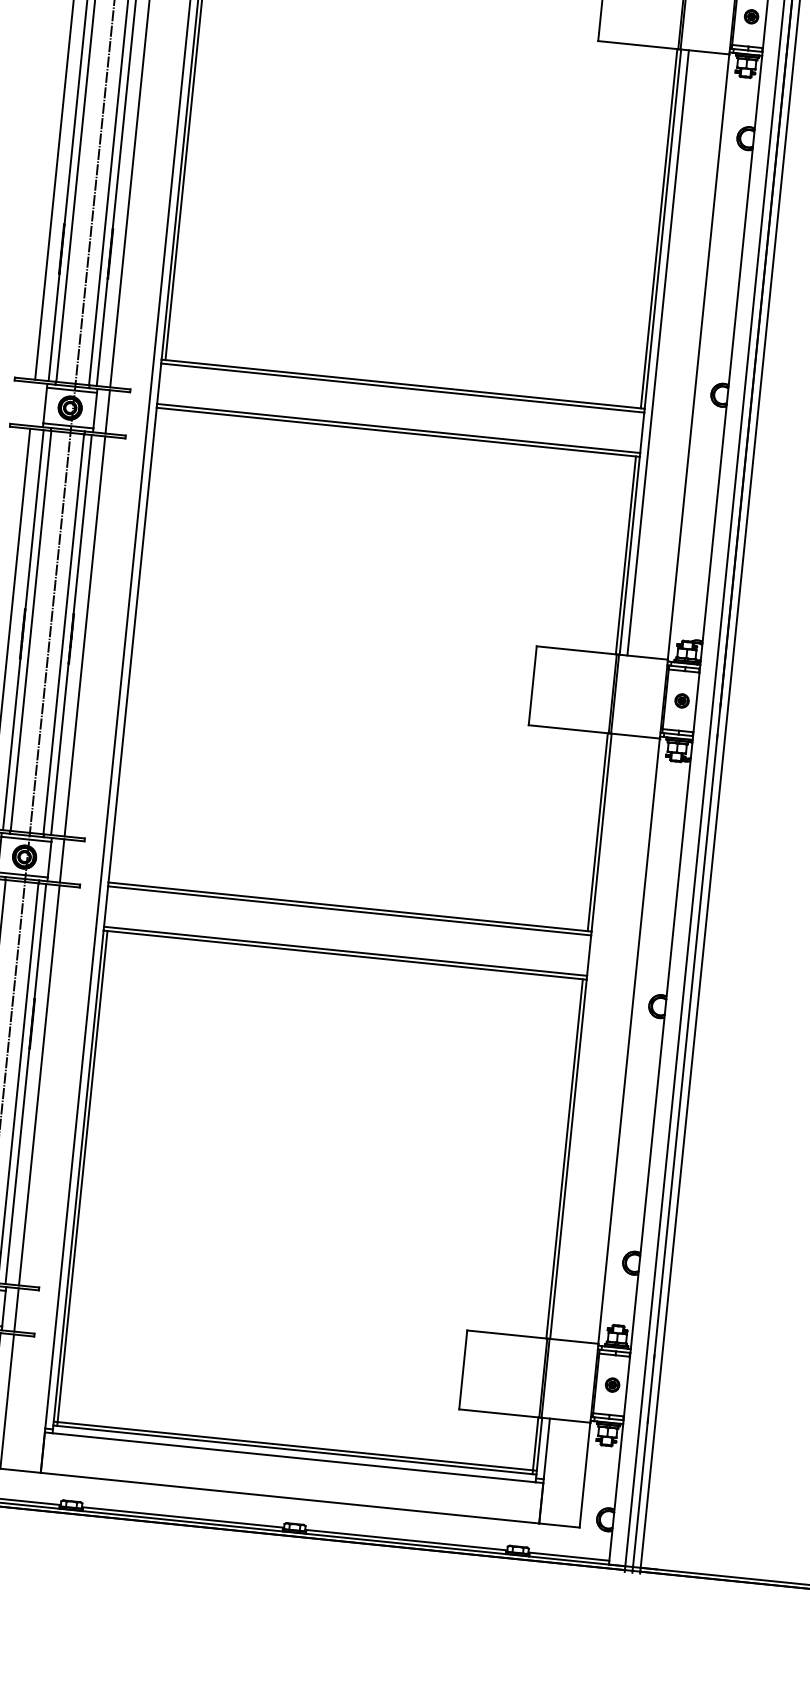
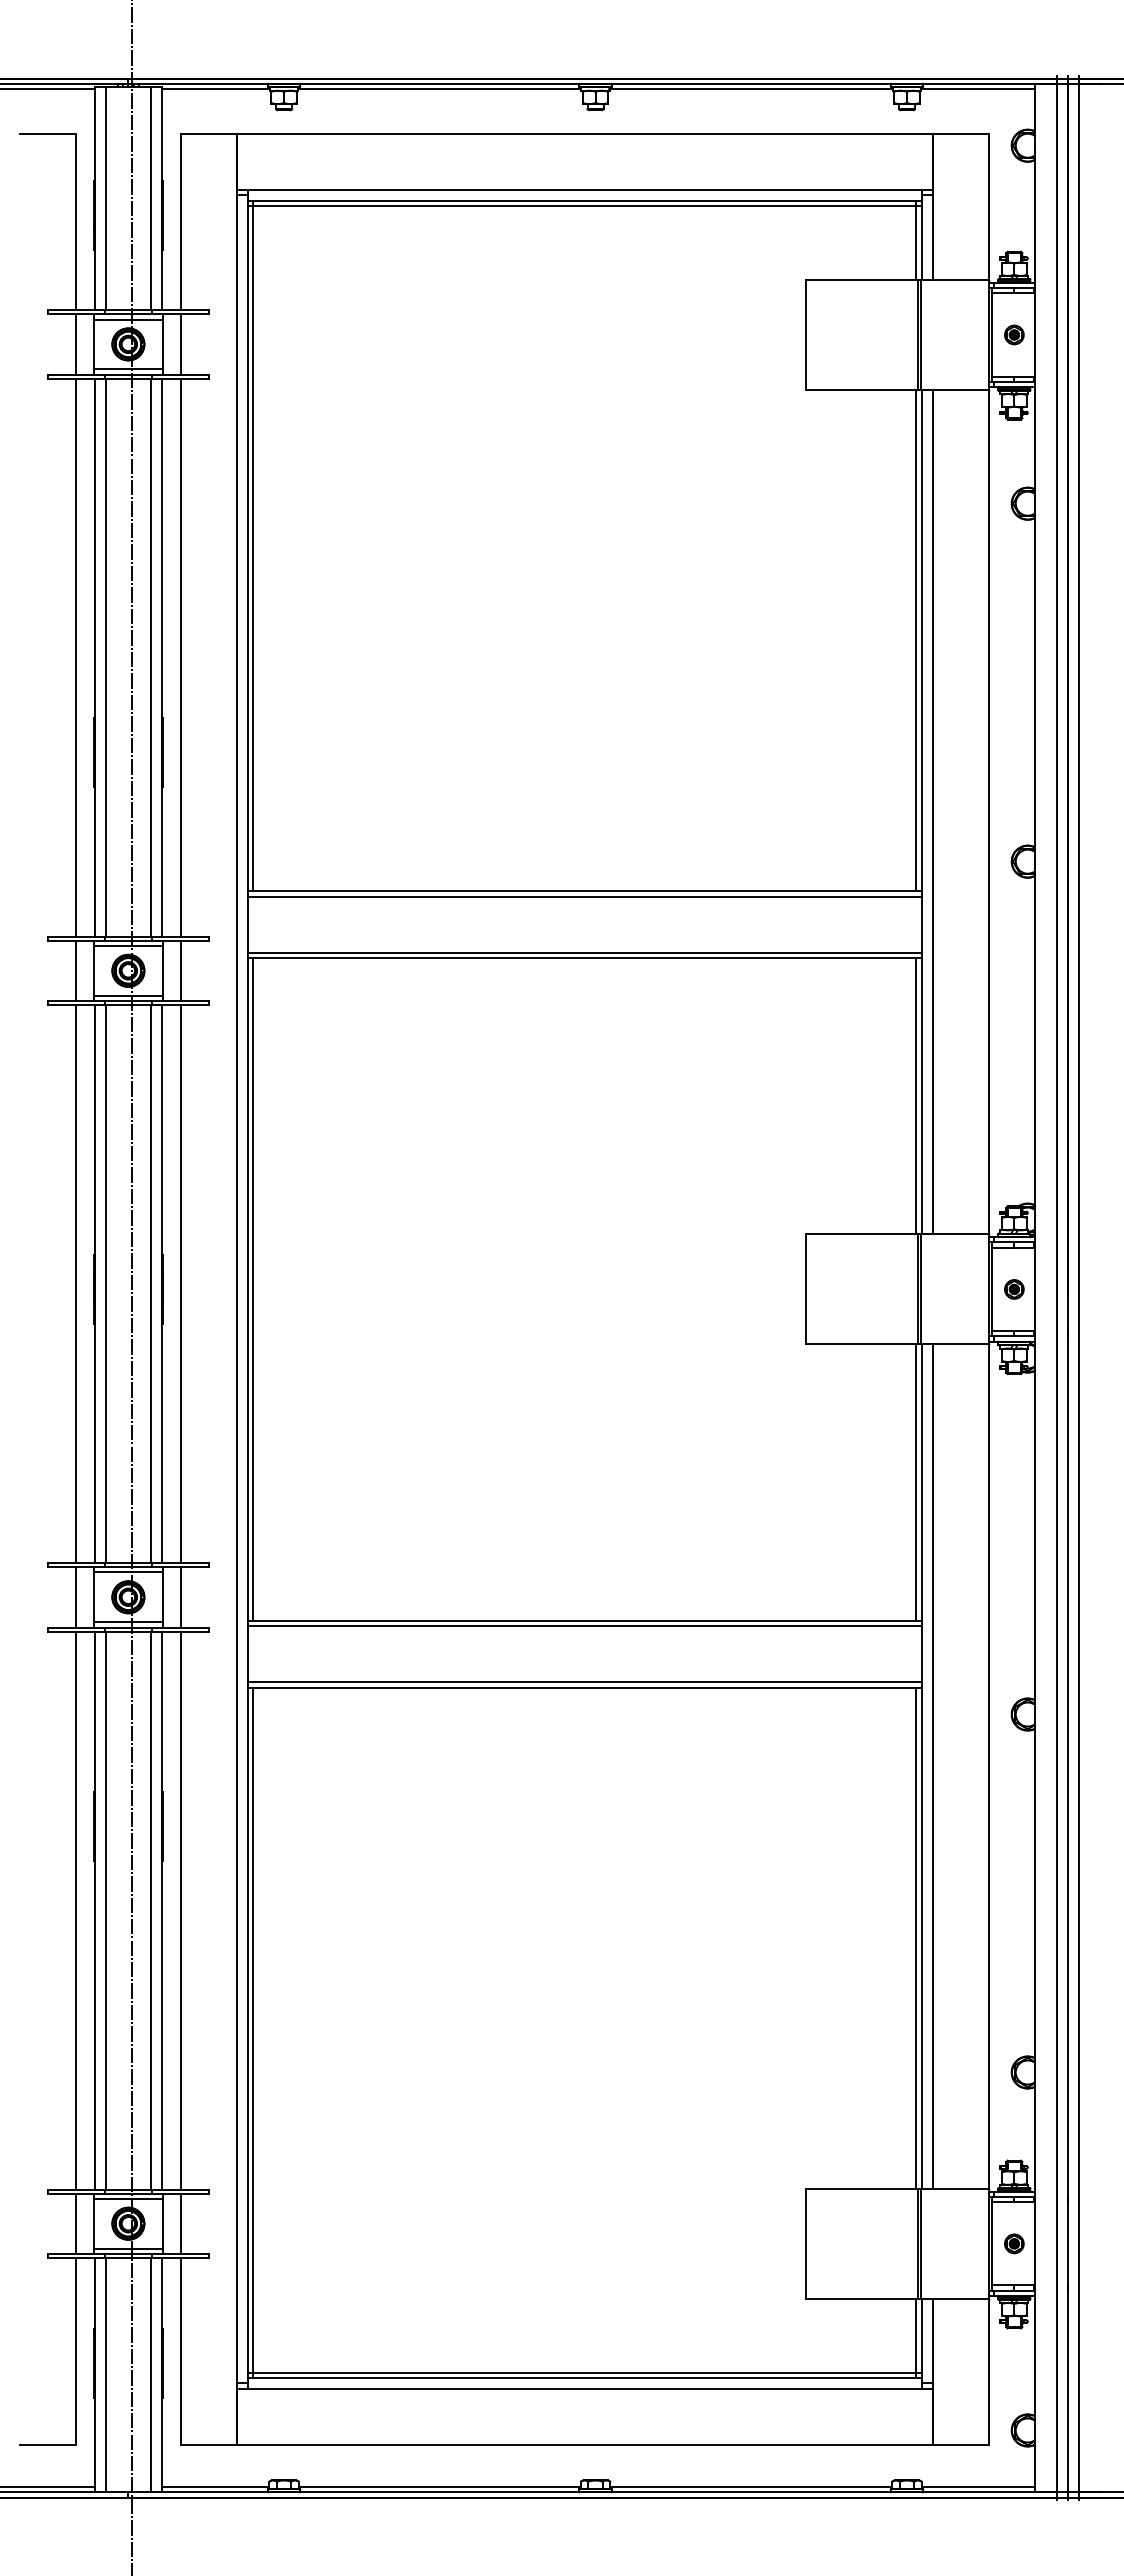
line: (33, 404) -> (76, 970), added
line: (136, 645) -> (253, 1289), added
line: (588, 1036) -> (932, 1766), added

